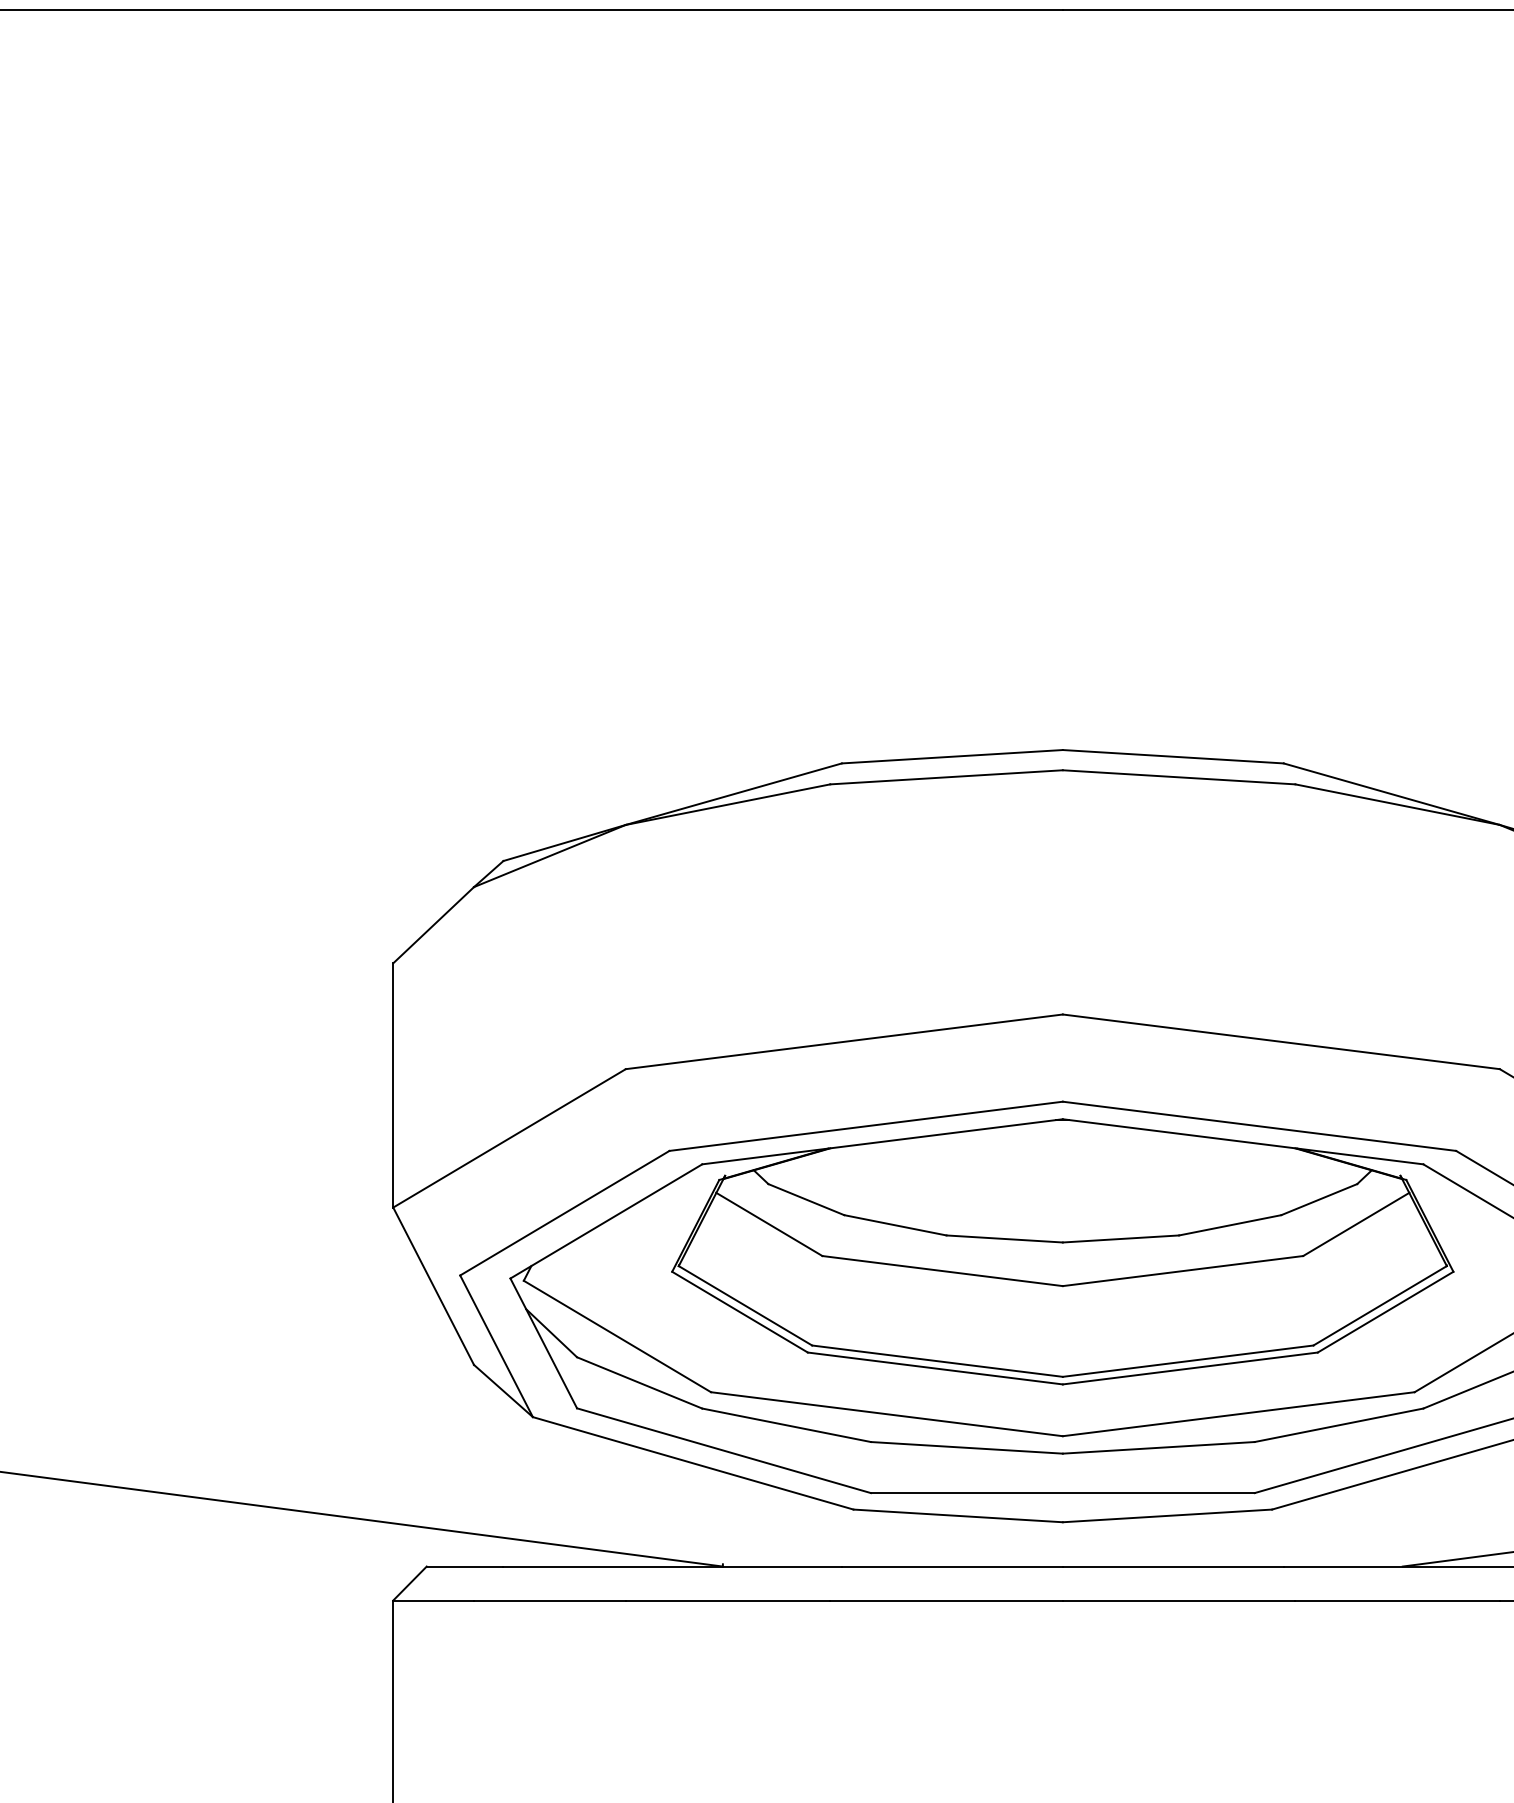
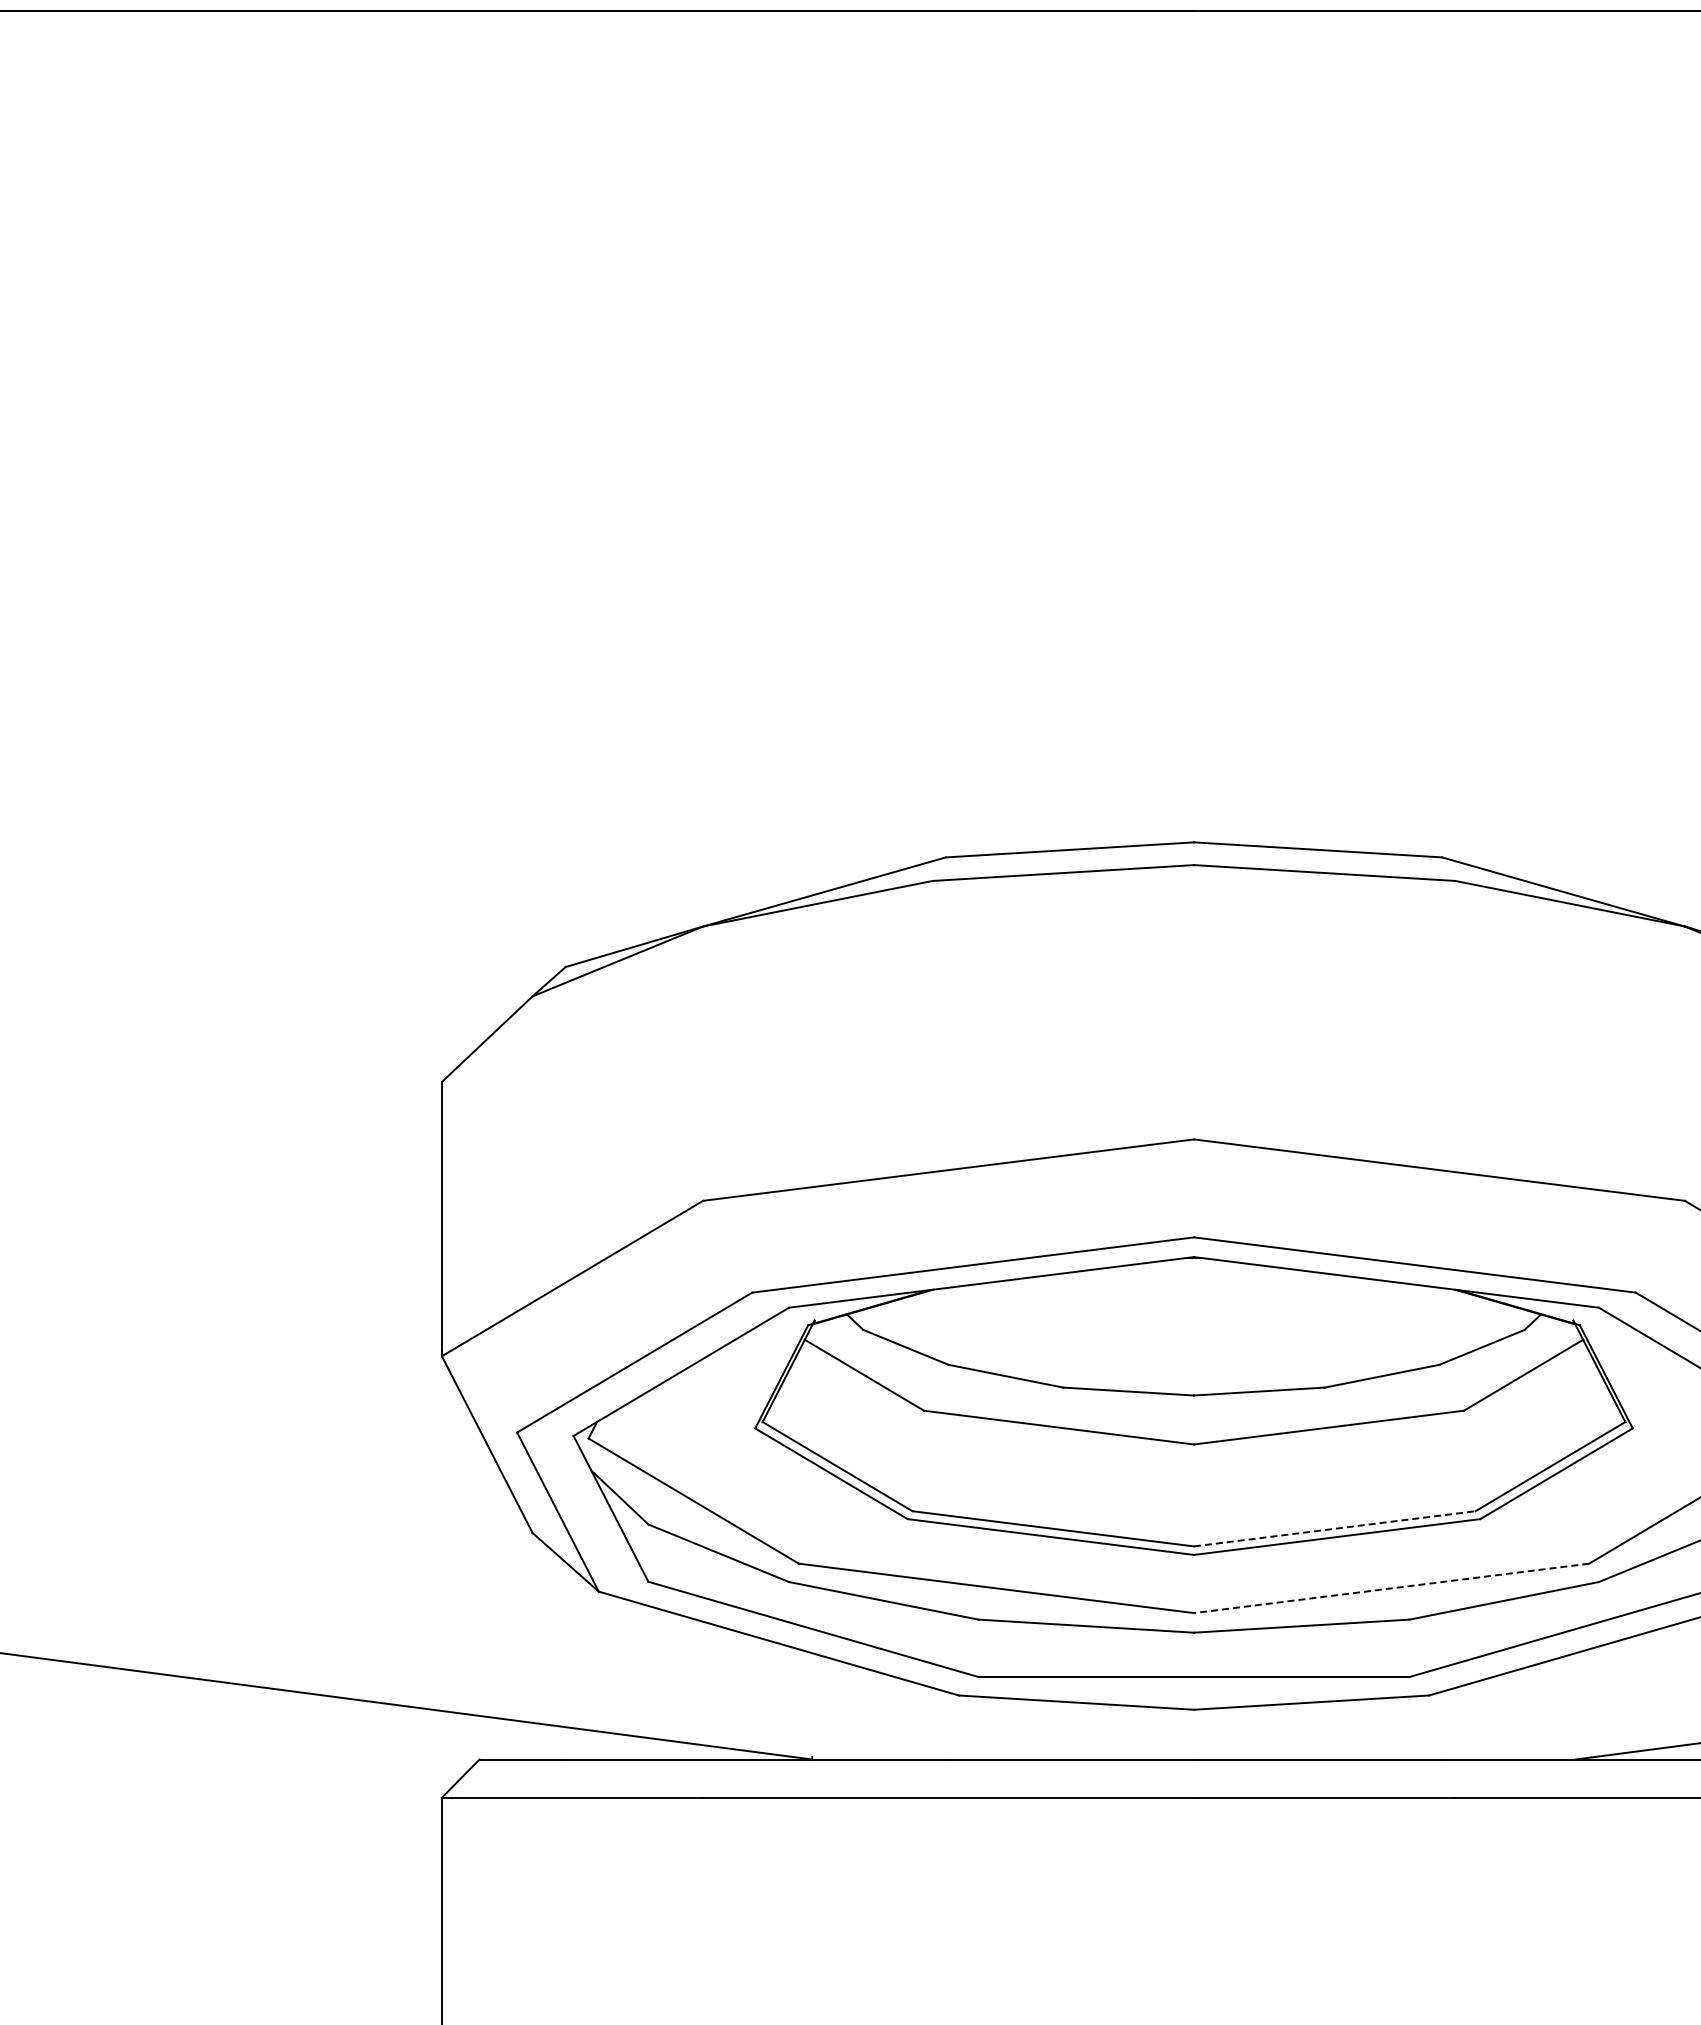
line: (1187, 1360) -> (1334, 1528), solid -> dashed
line: (1238, 1414) -> (1391, 1588), solid -> dashed

